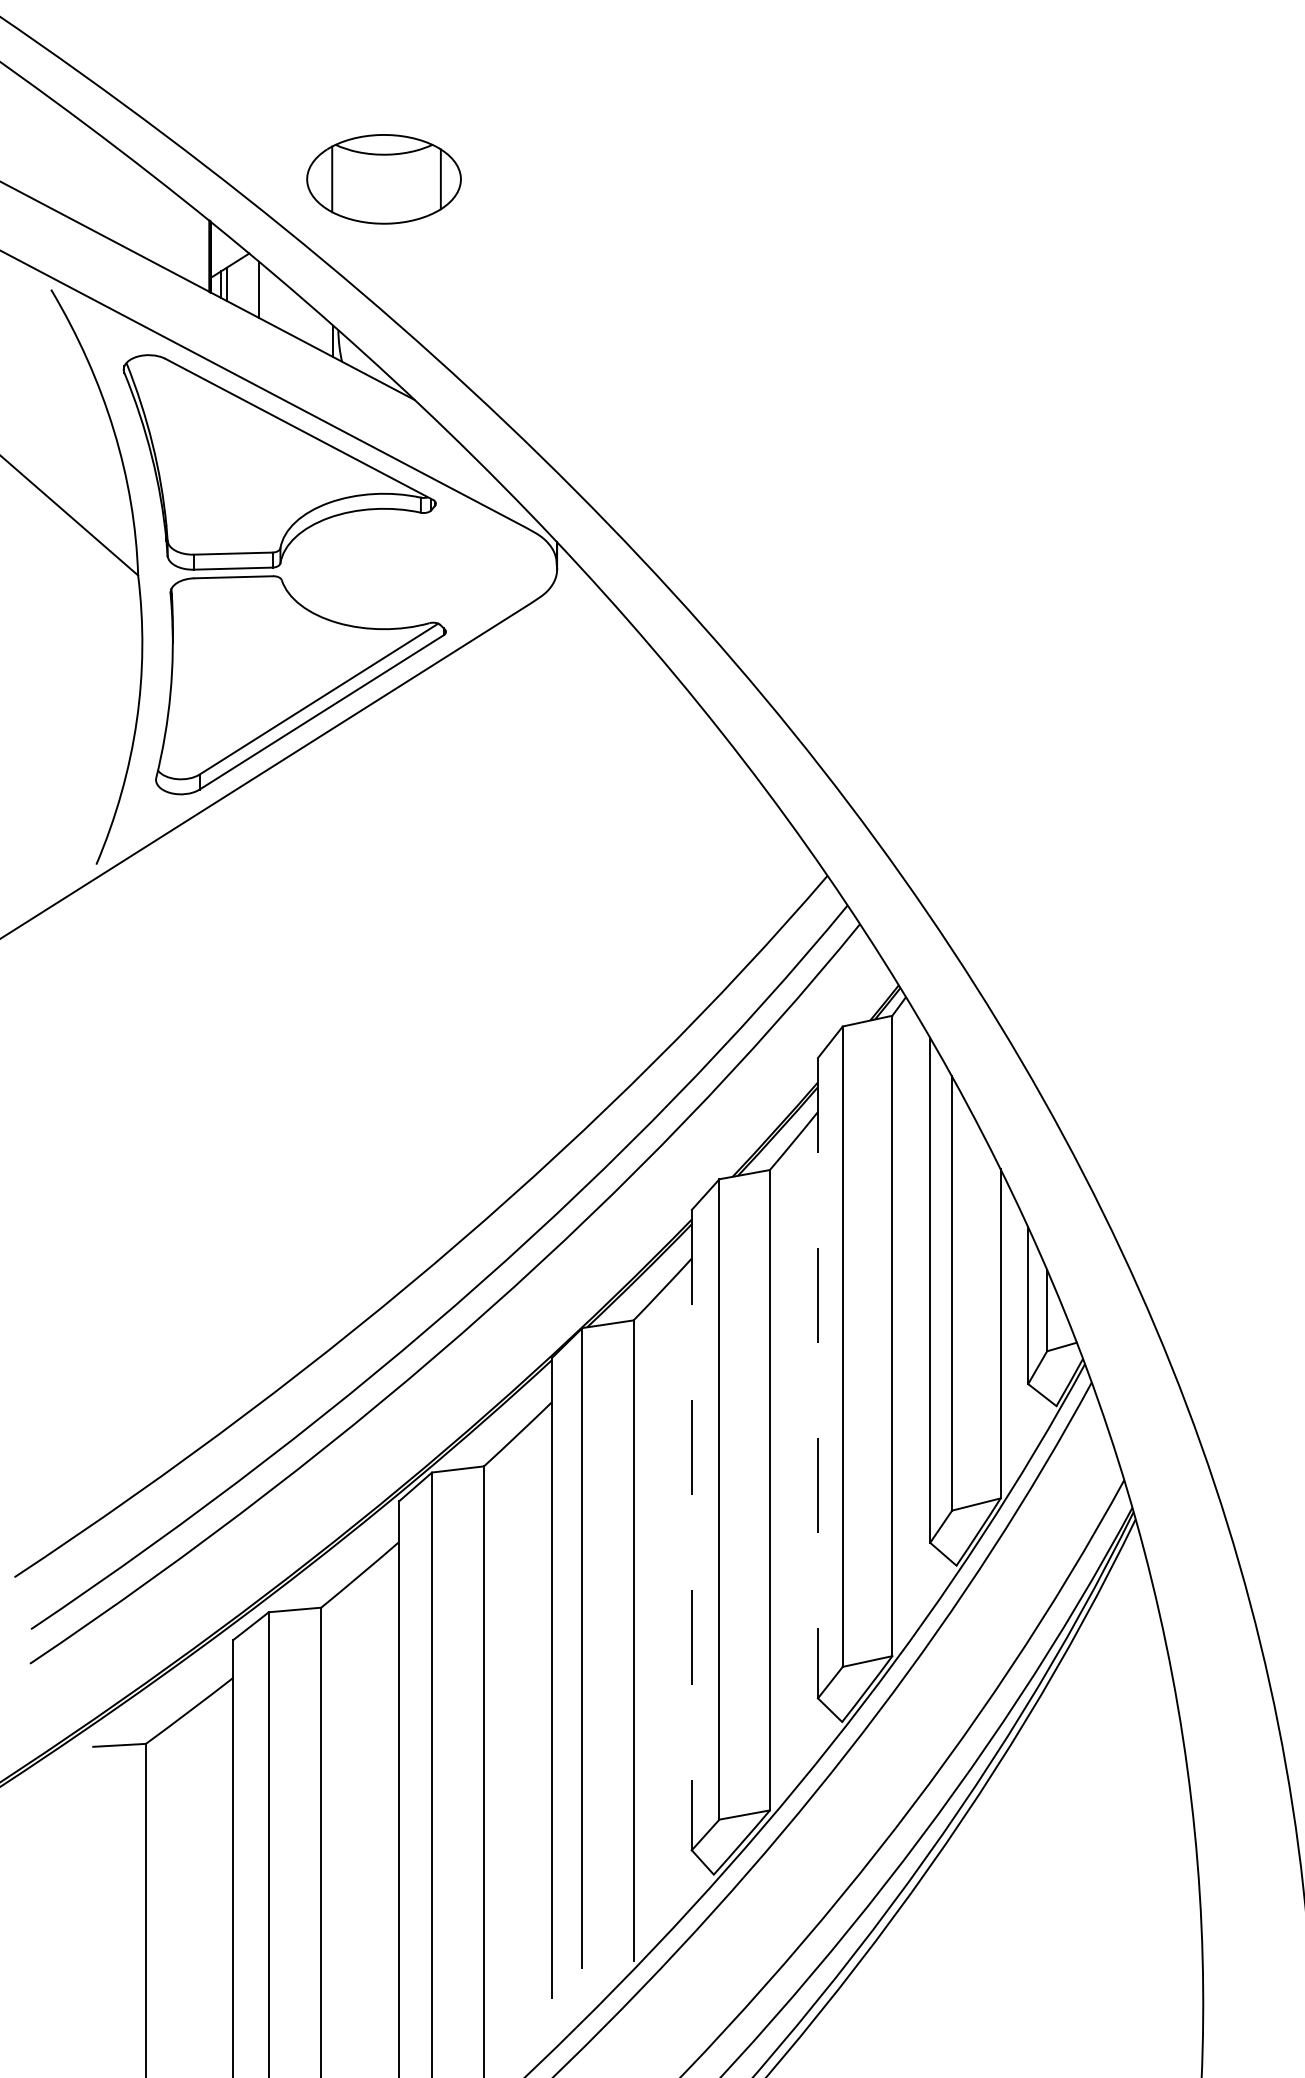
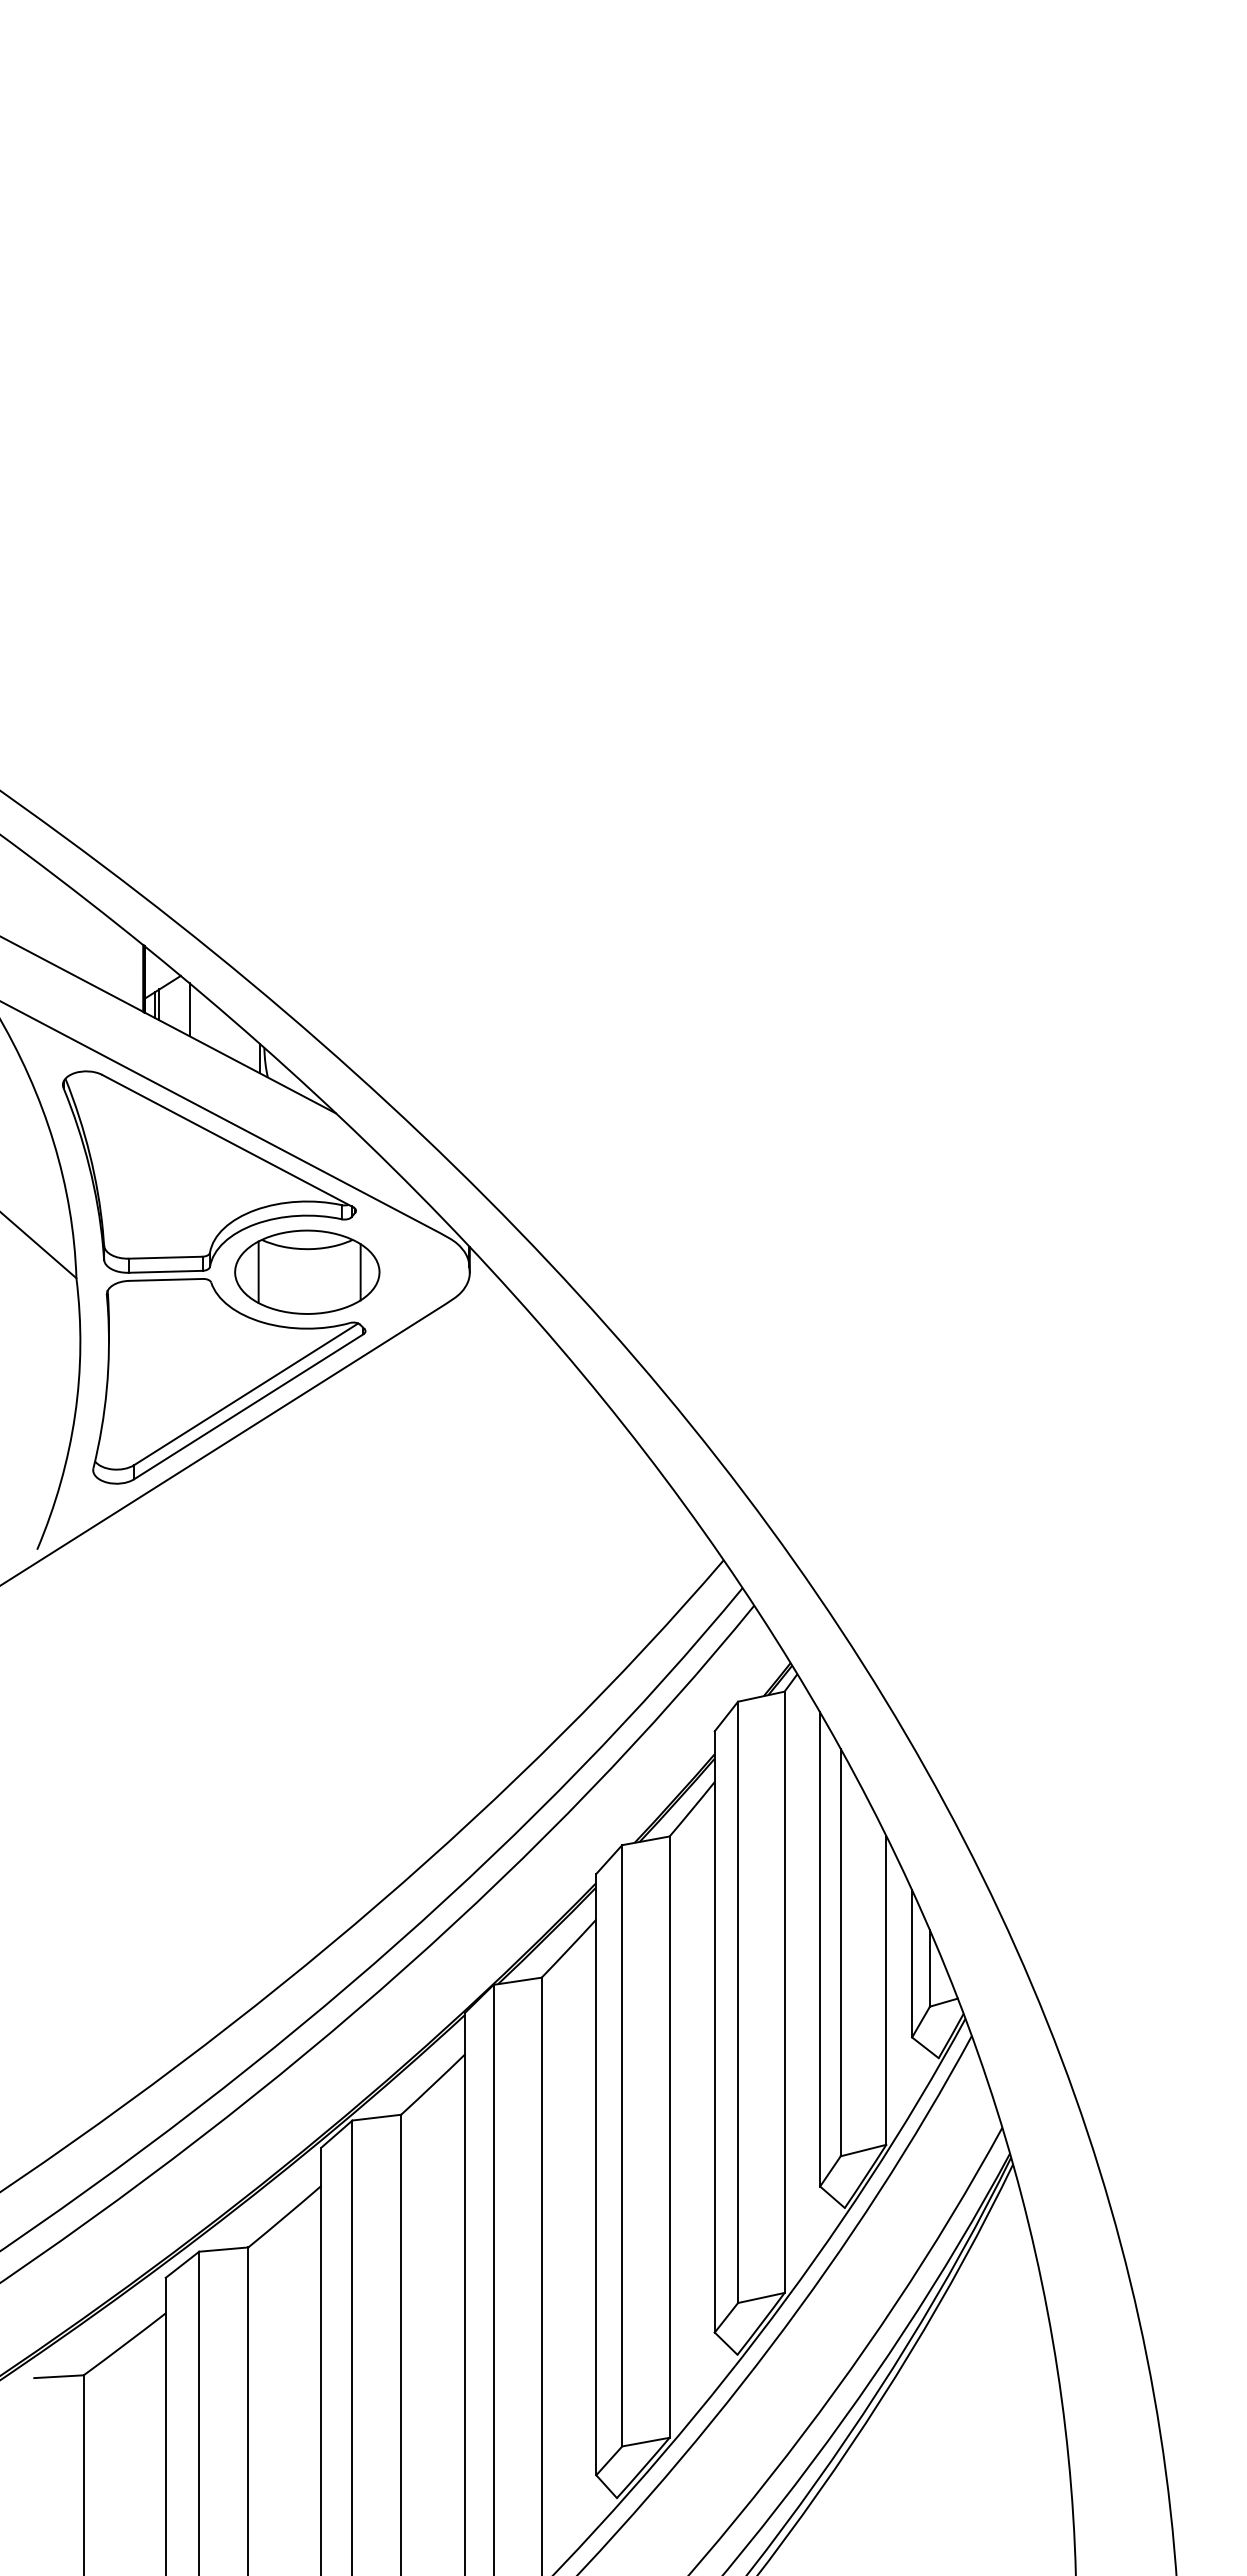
part: (384, 178) -> (307, 1271), moved
line: (817, 1377) -> (714, 2031), dashed -> solid
line: (692, 1530) -> (596, 2174), dashed -> solid

